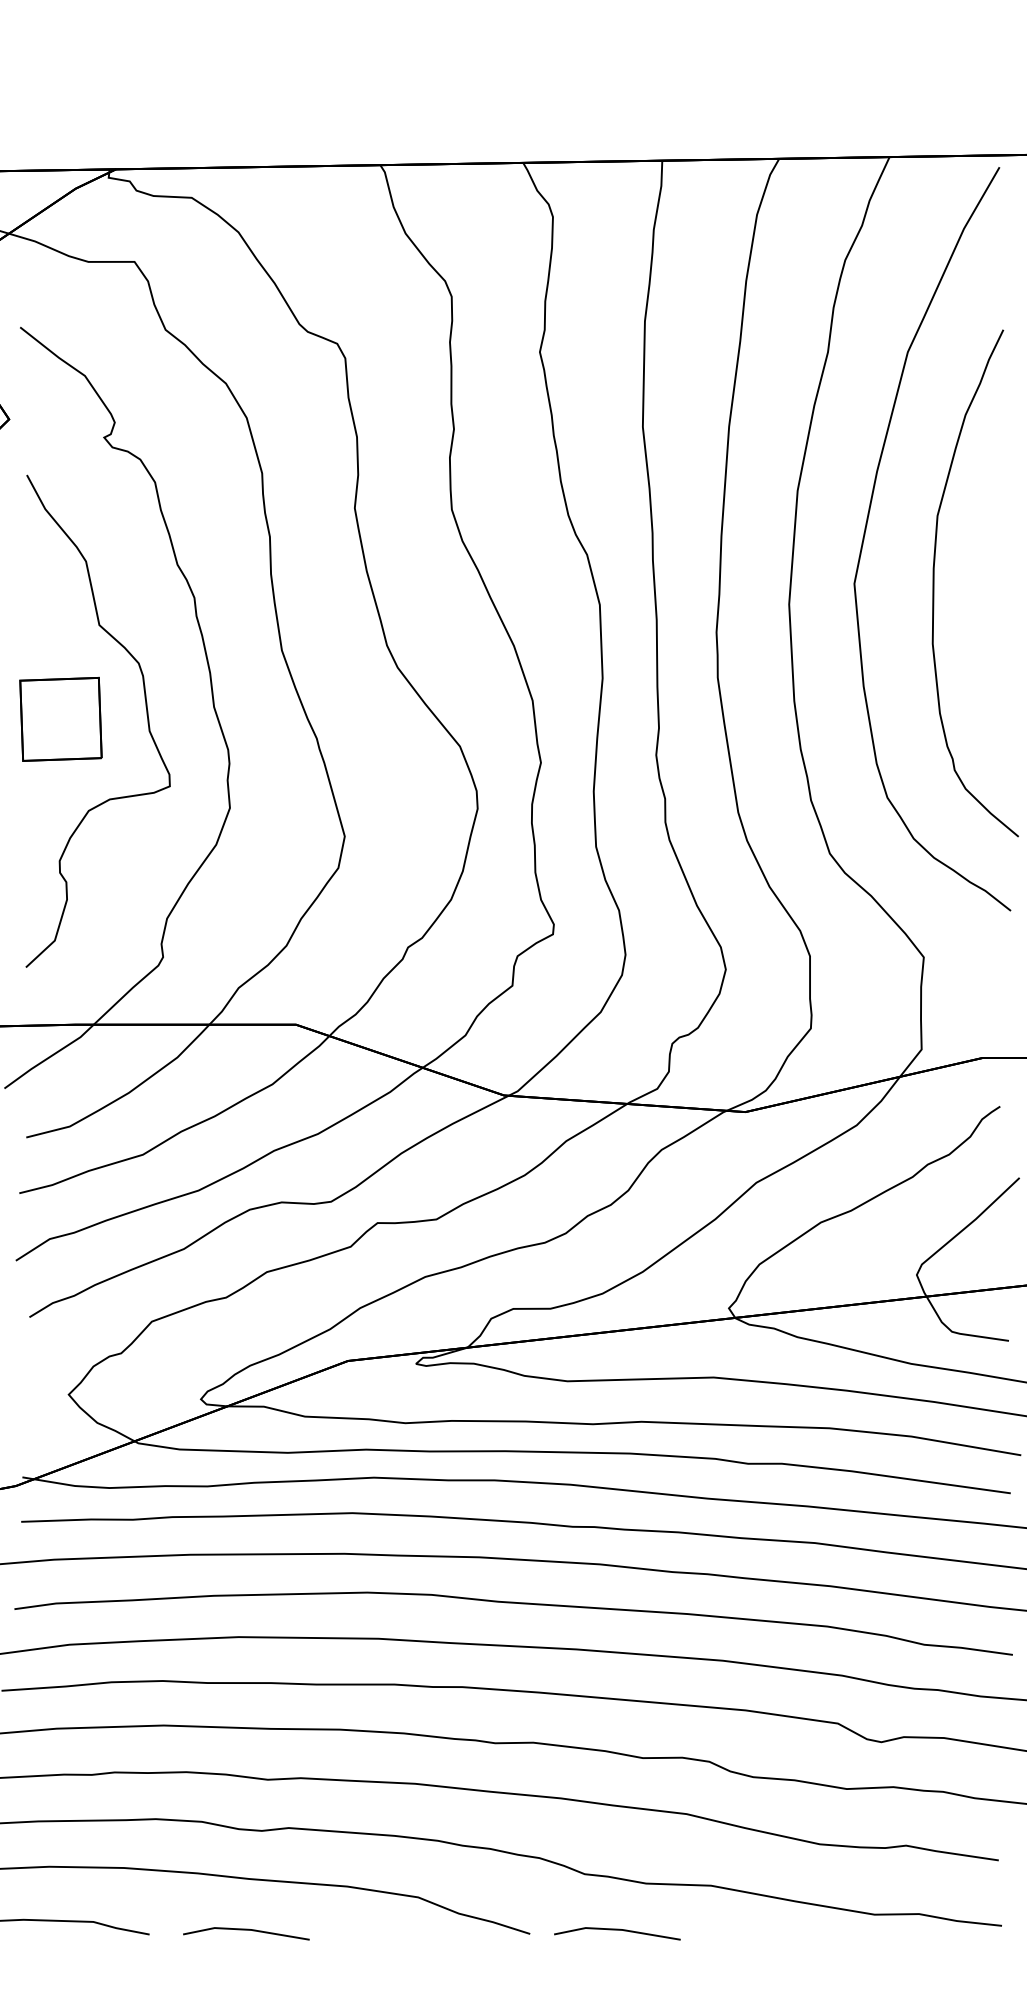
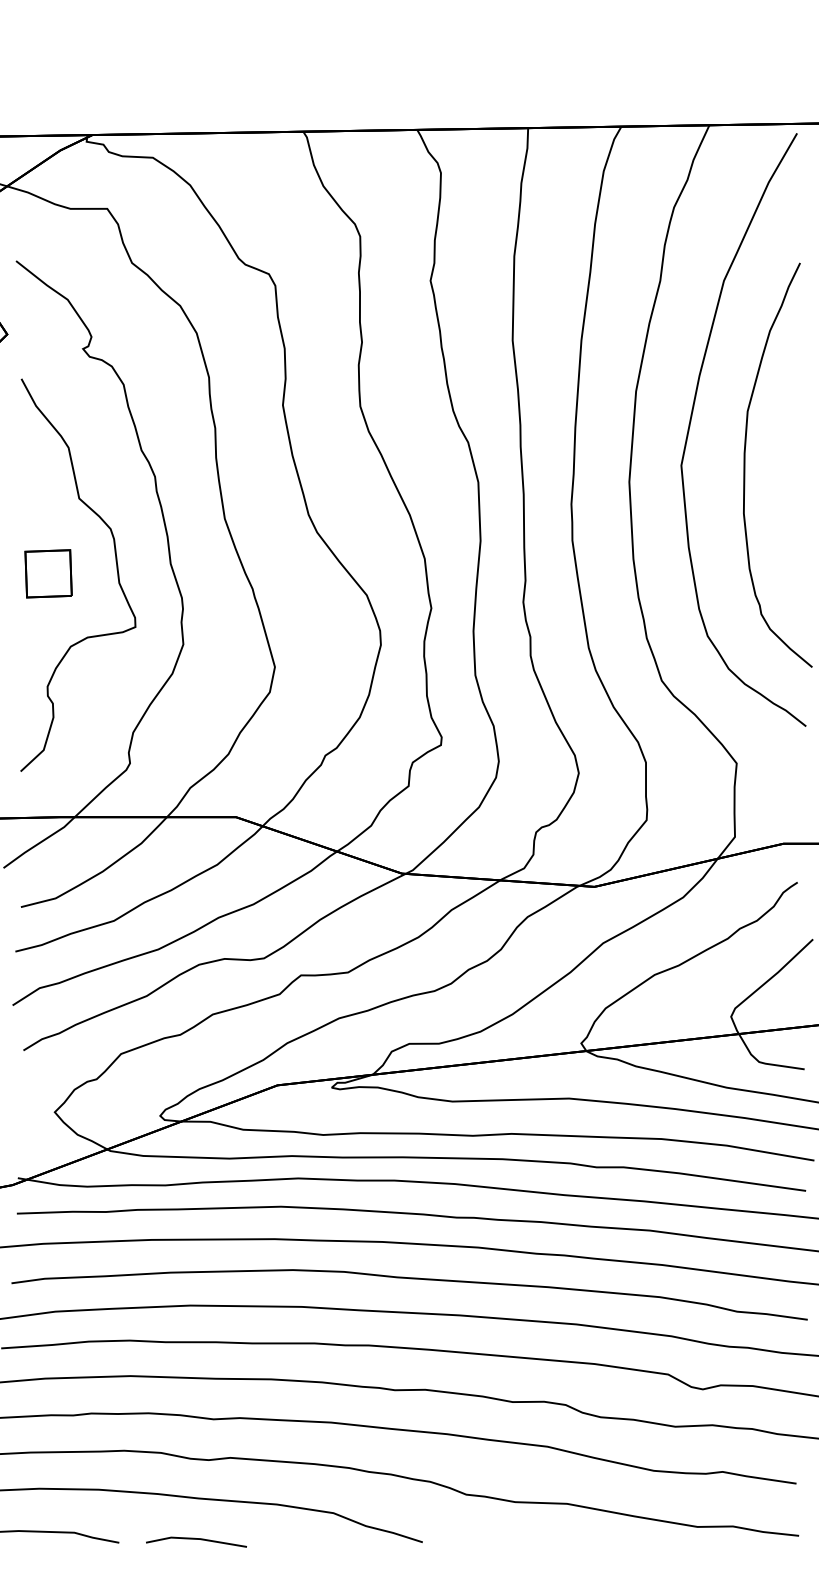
part: (60, 719) -> (48, 573), size x0.71
line: (617, 1930) -> (492, 1539), removed

